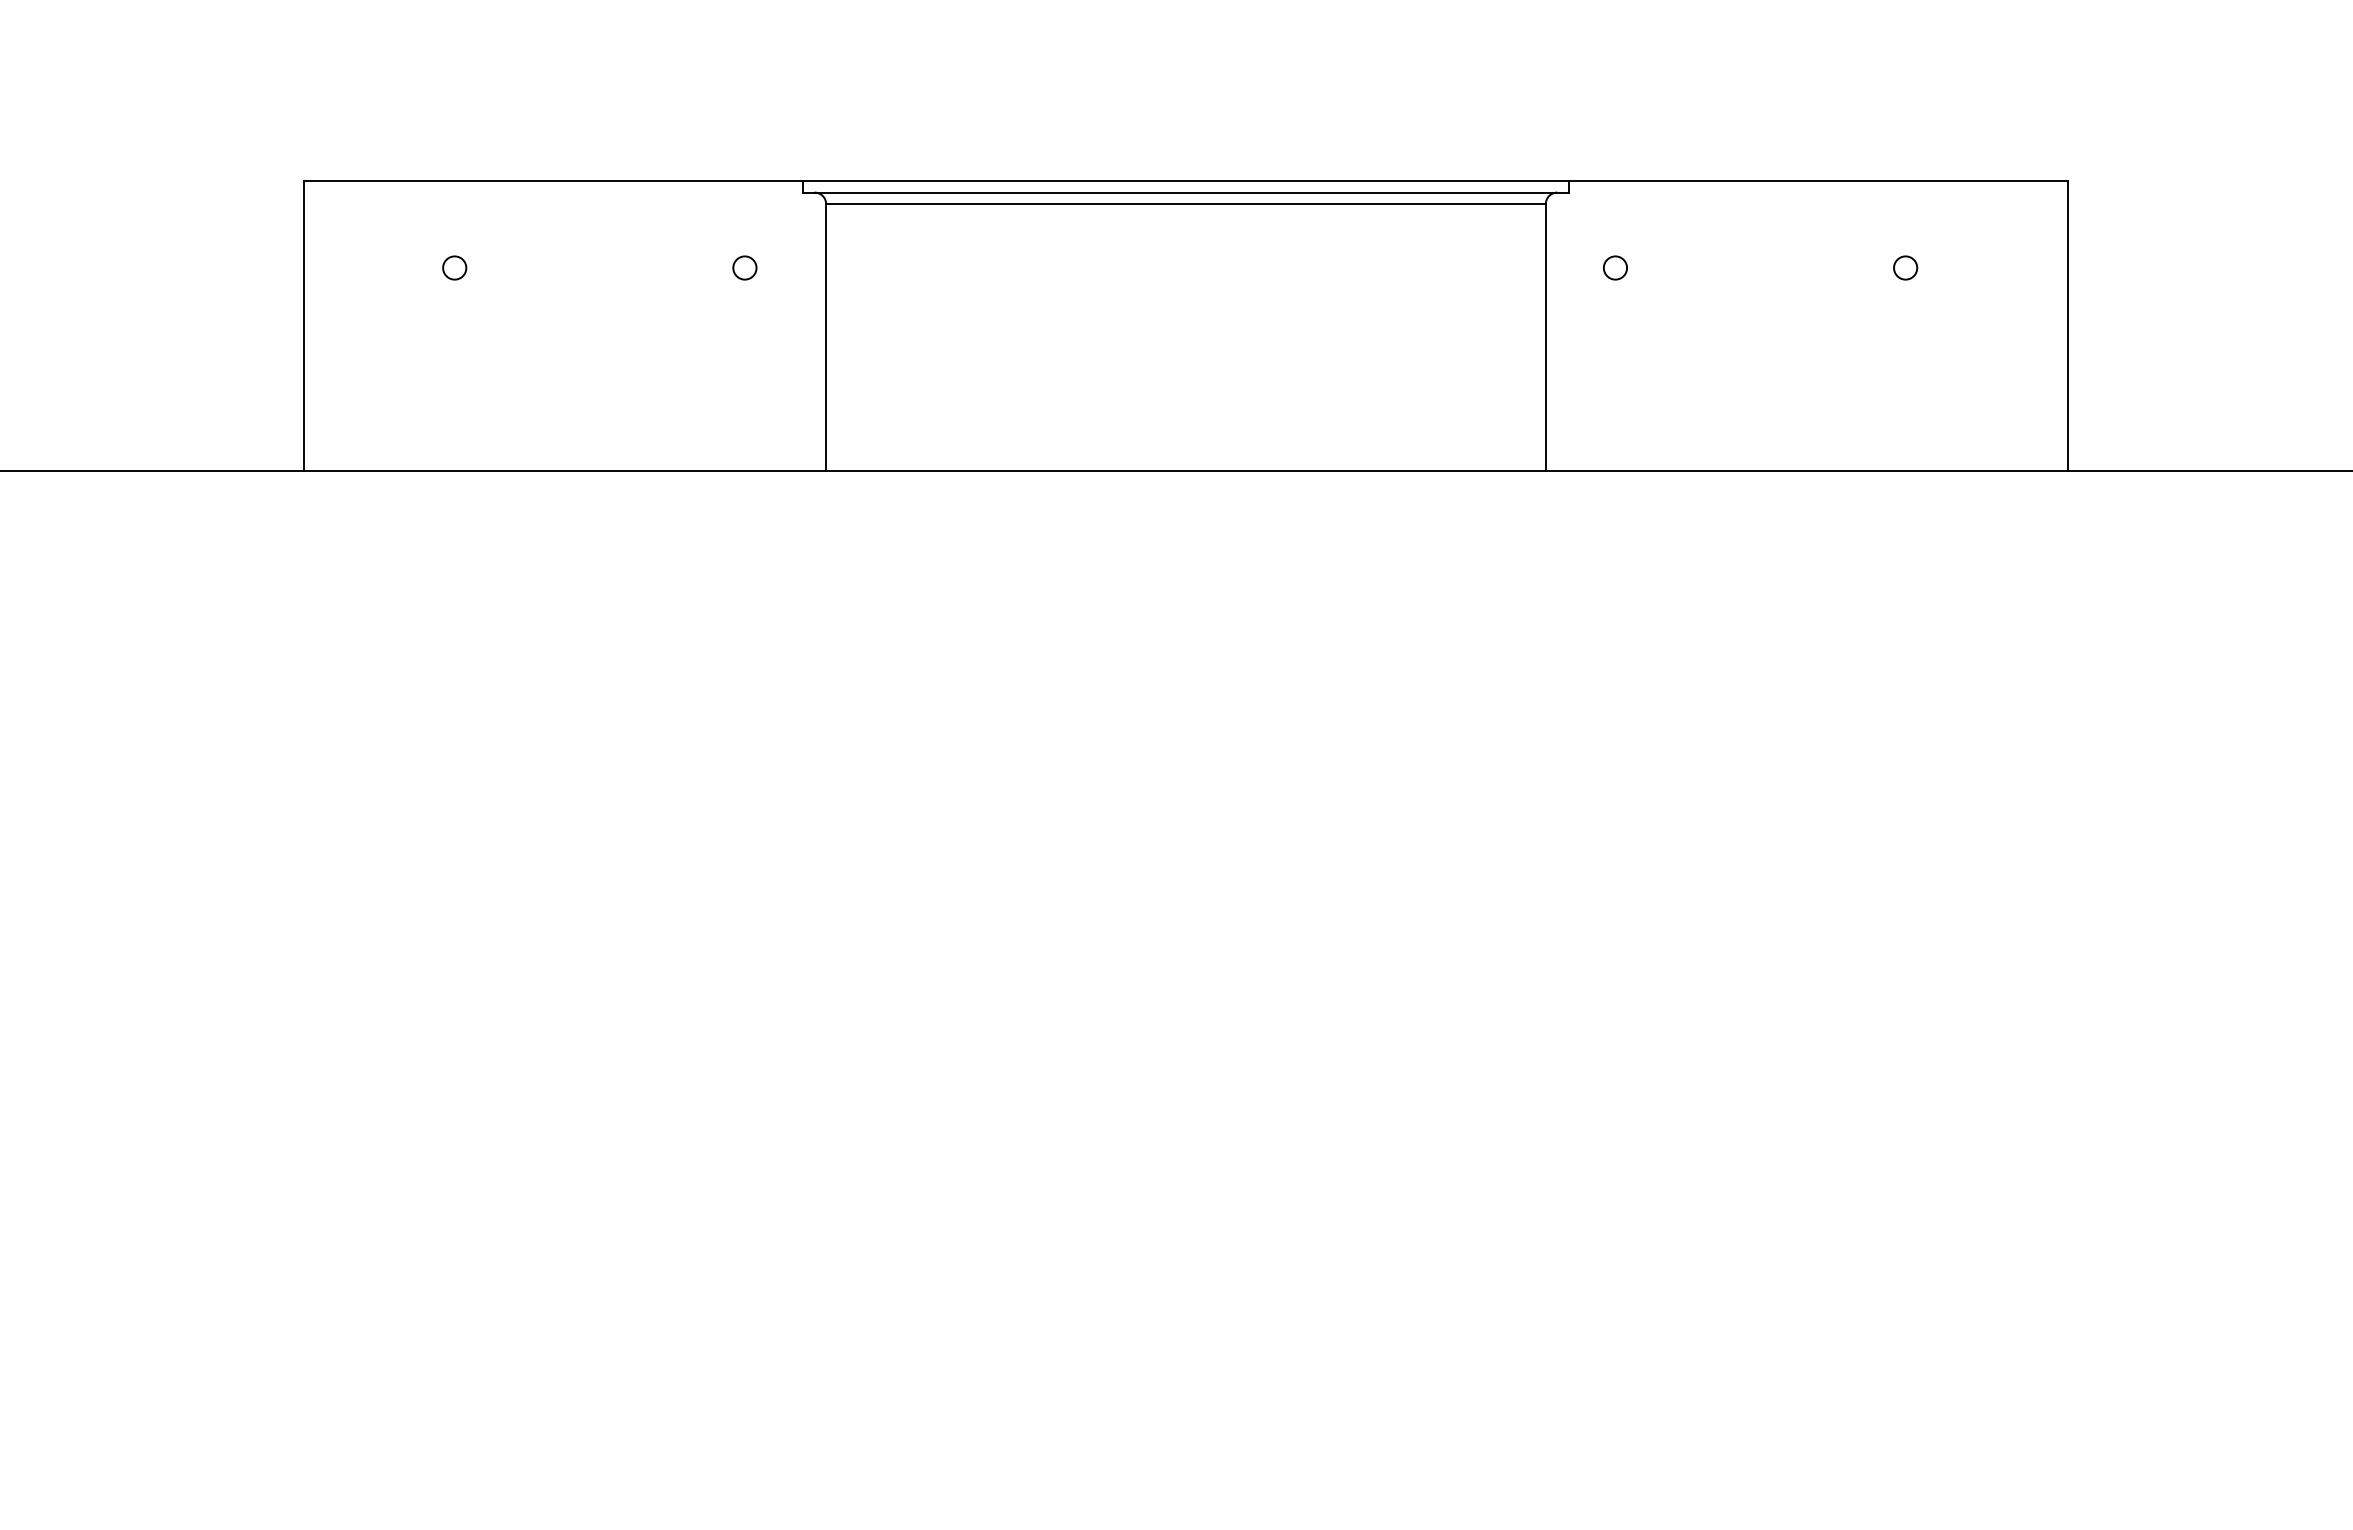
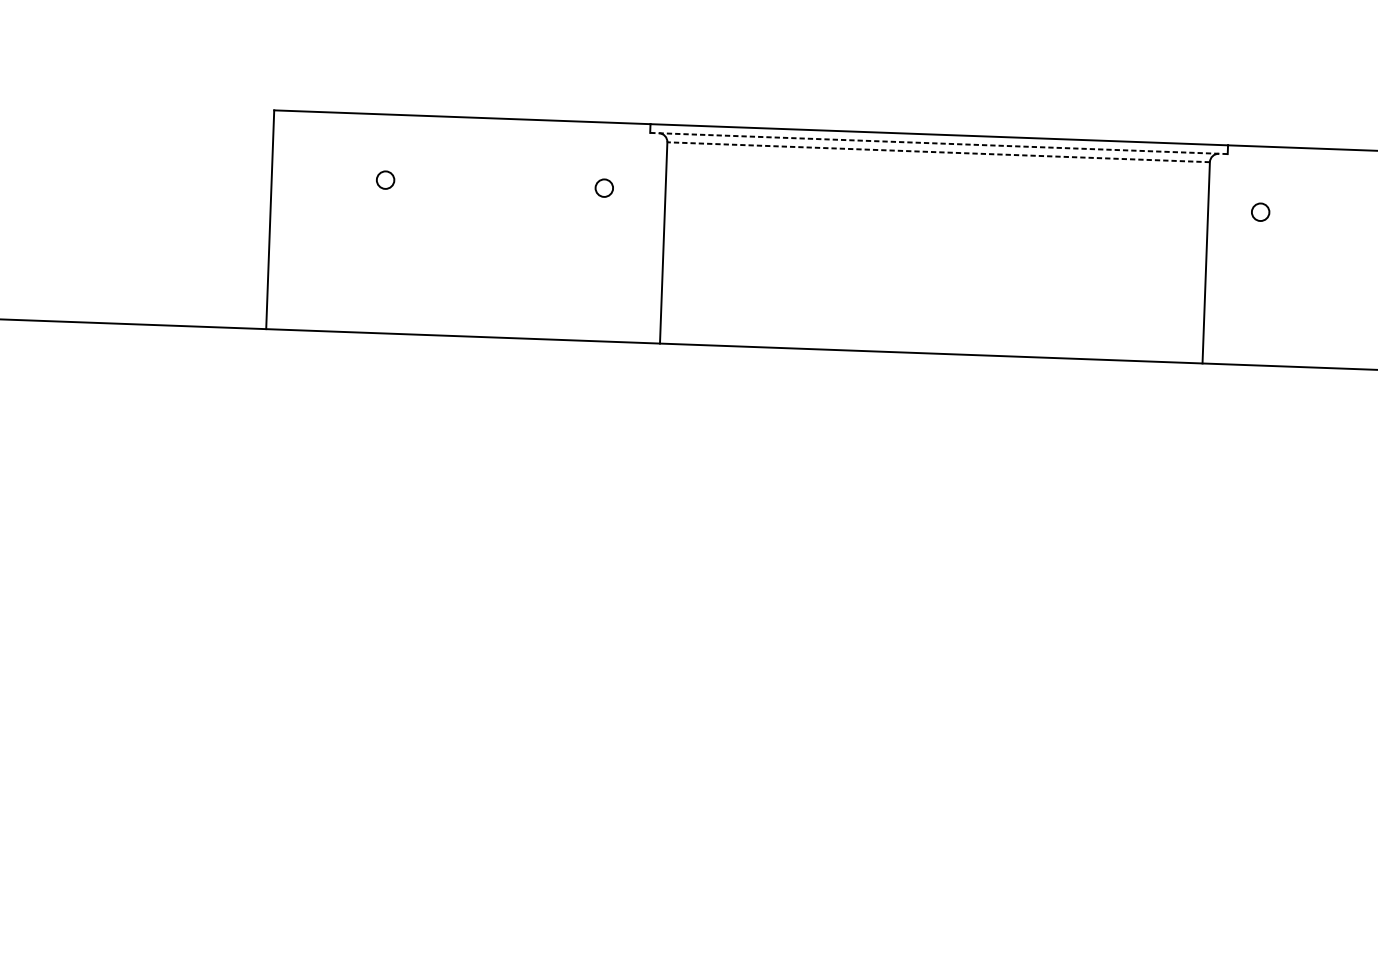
line: (1185, 192) -> (938, 143), solid -> dashed
line: (1186, 204) -> (939, 152), solid -> dashed

